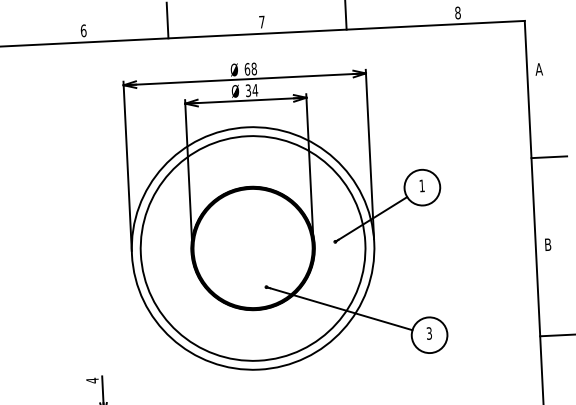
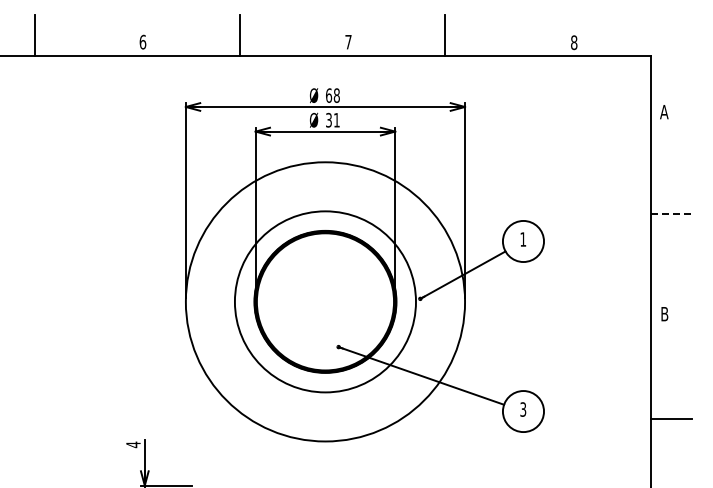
text: (254, 90) -> (336, 120), 34 -> 31
line: (549, 157) -> (671, 213), solid -> dashed
circle: (253, 248) -> (325, 301), size x0.7

